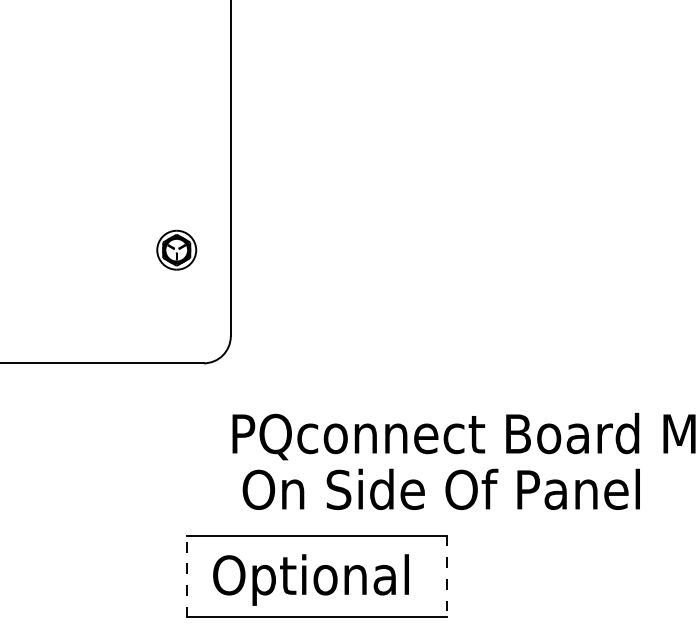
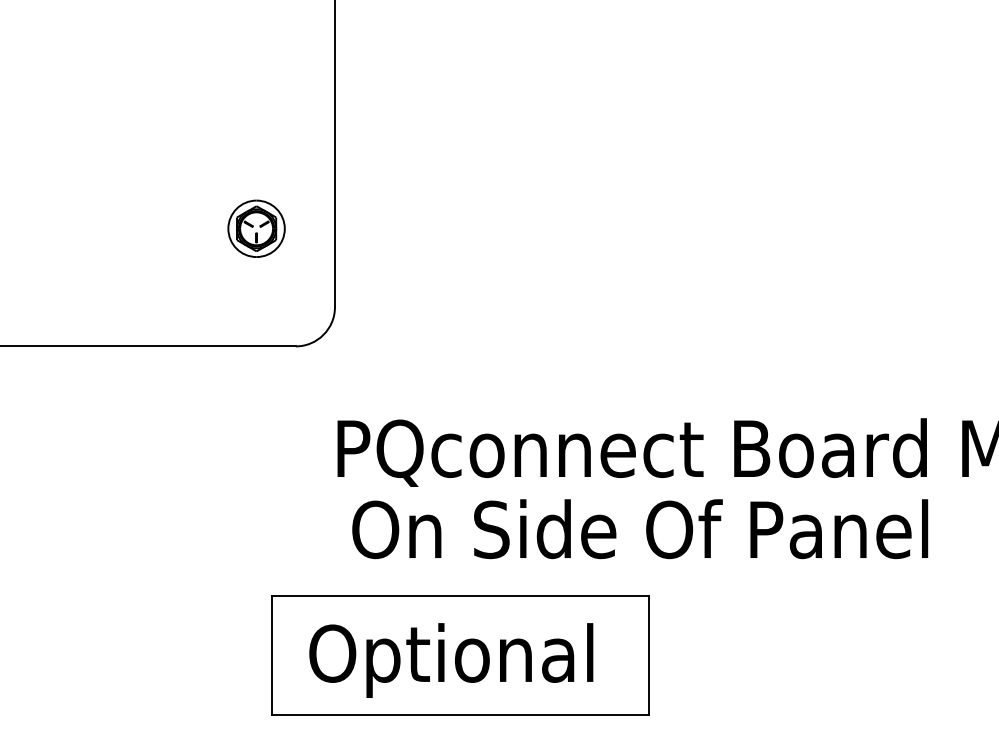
part: (176, 249) -> (256, 227), moved
line: (187, 576) -> (272, 655), dashed -> solid
line: (447, 576) -> (649, 655), dashed -> solid

